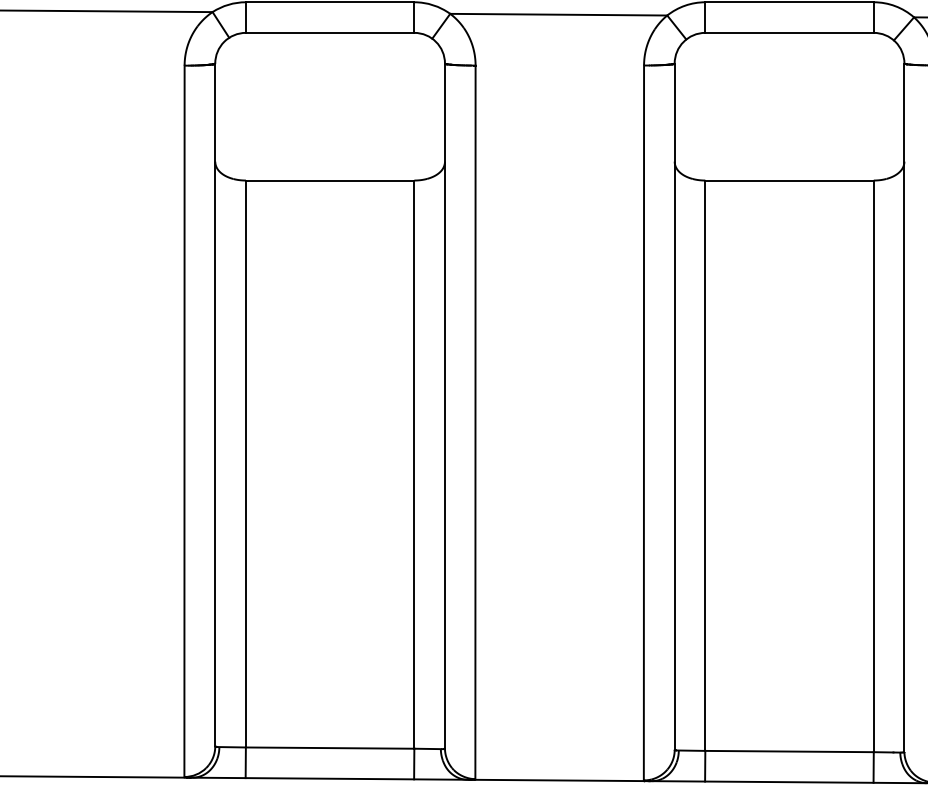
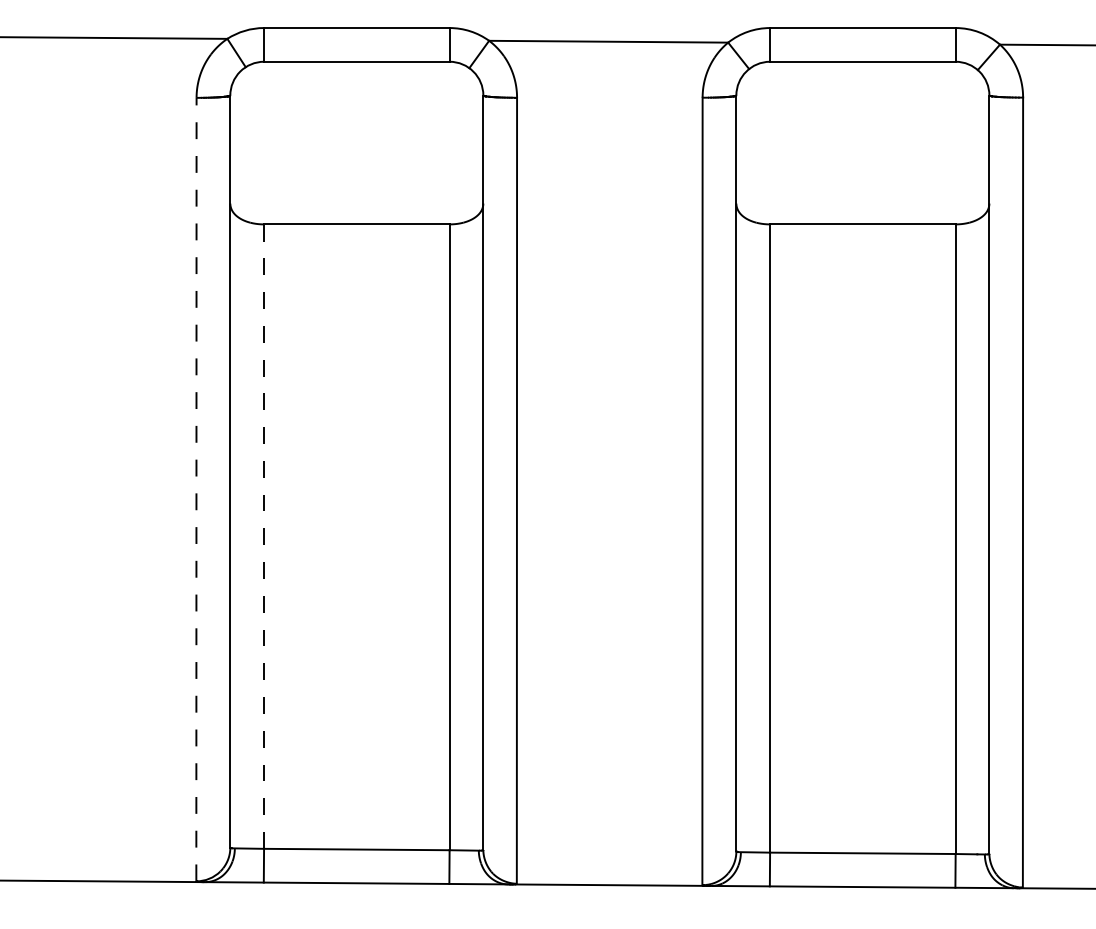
line: (184, 421) -> (196, 489), solid -> dashed
line: (246, 463) -> (264, 536), solid -> dashed

